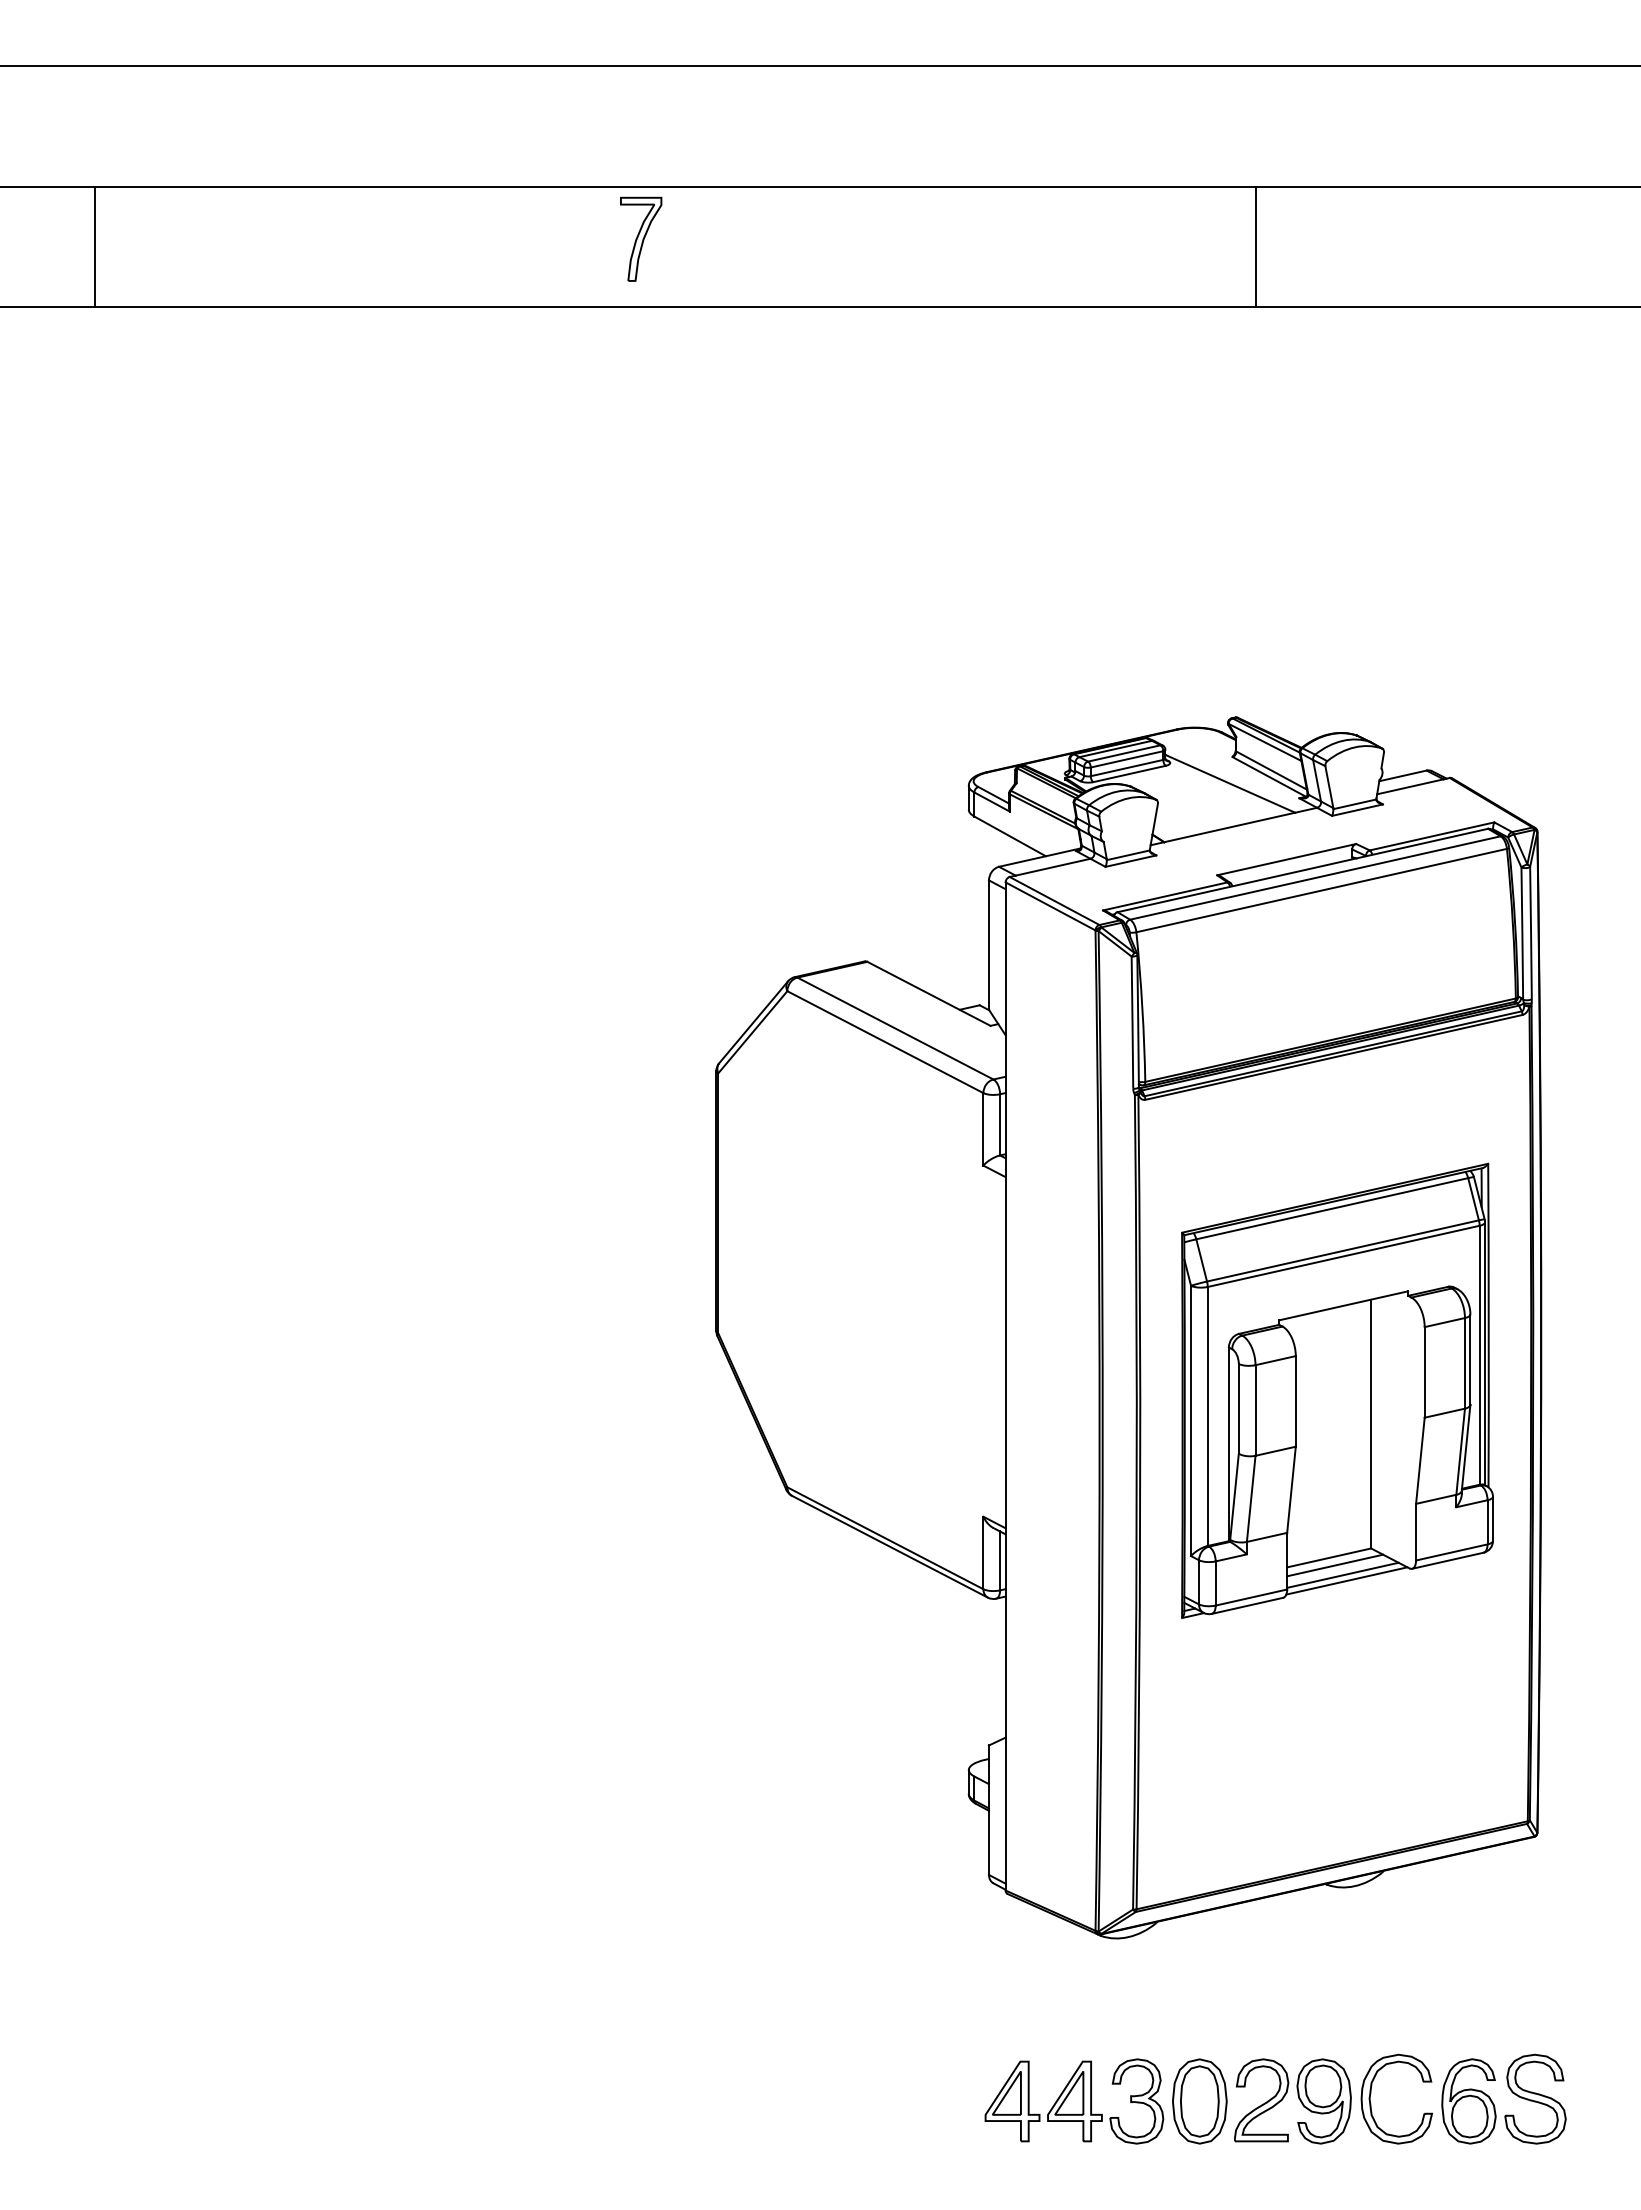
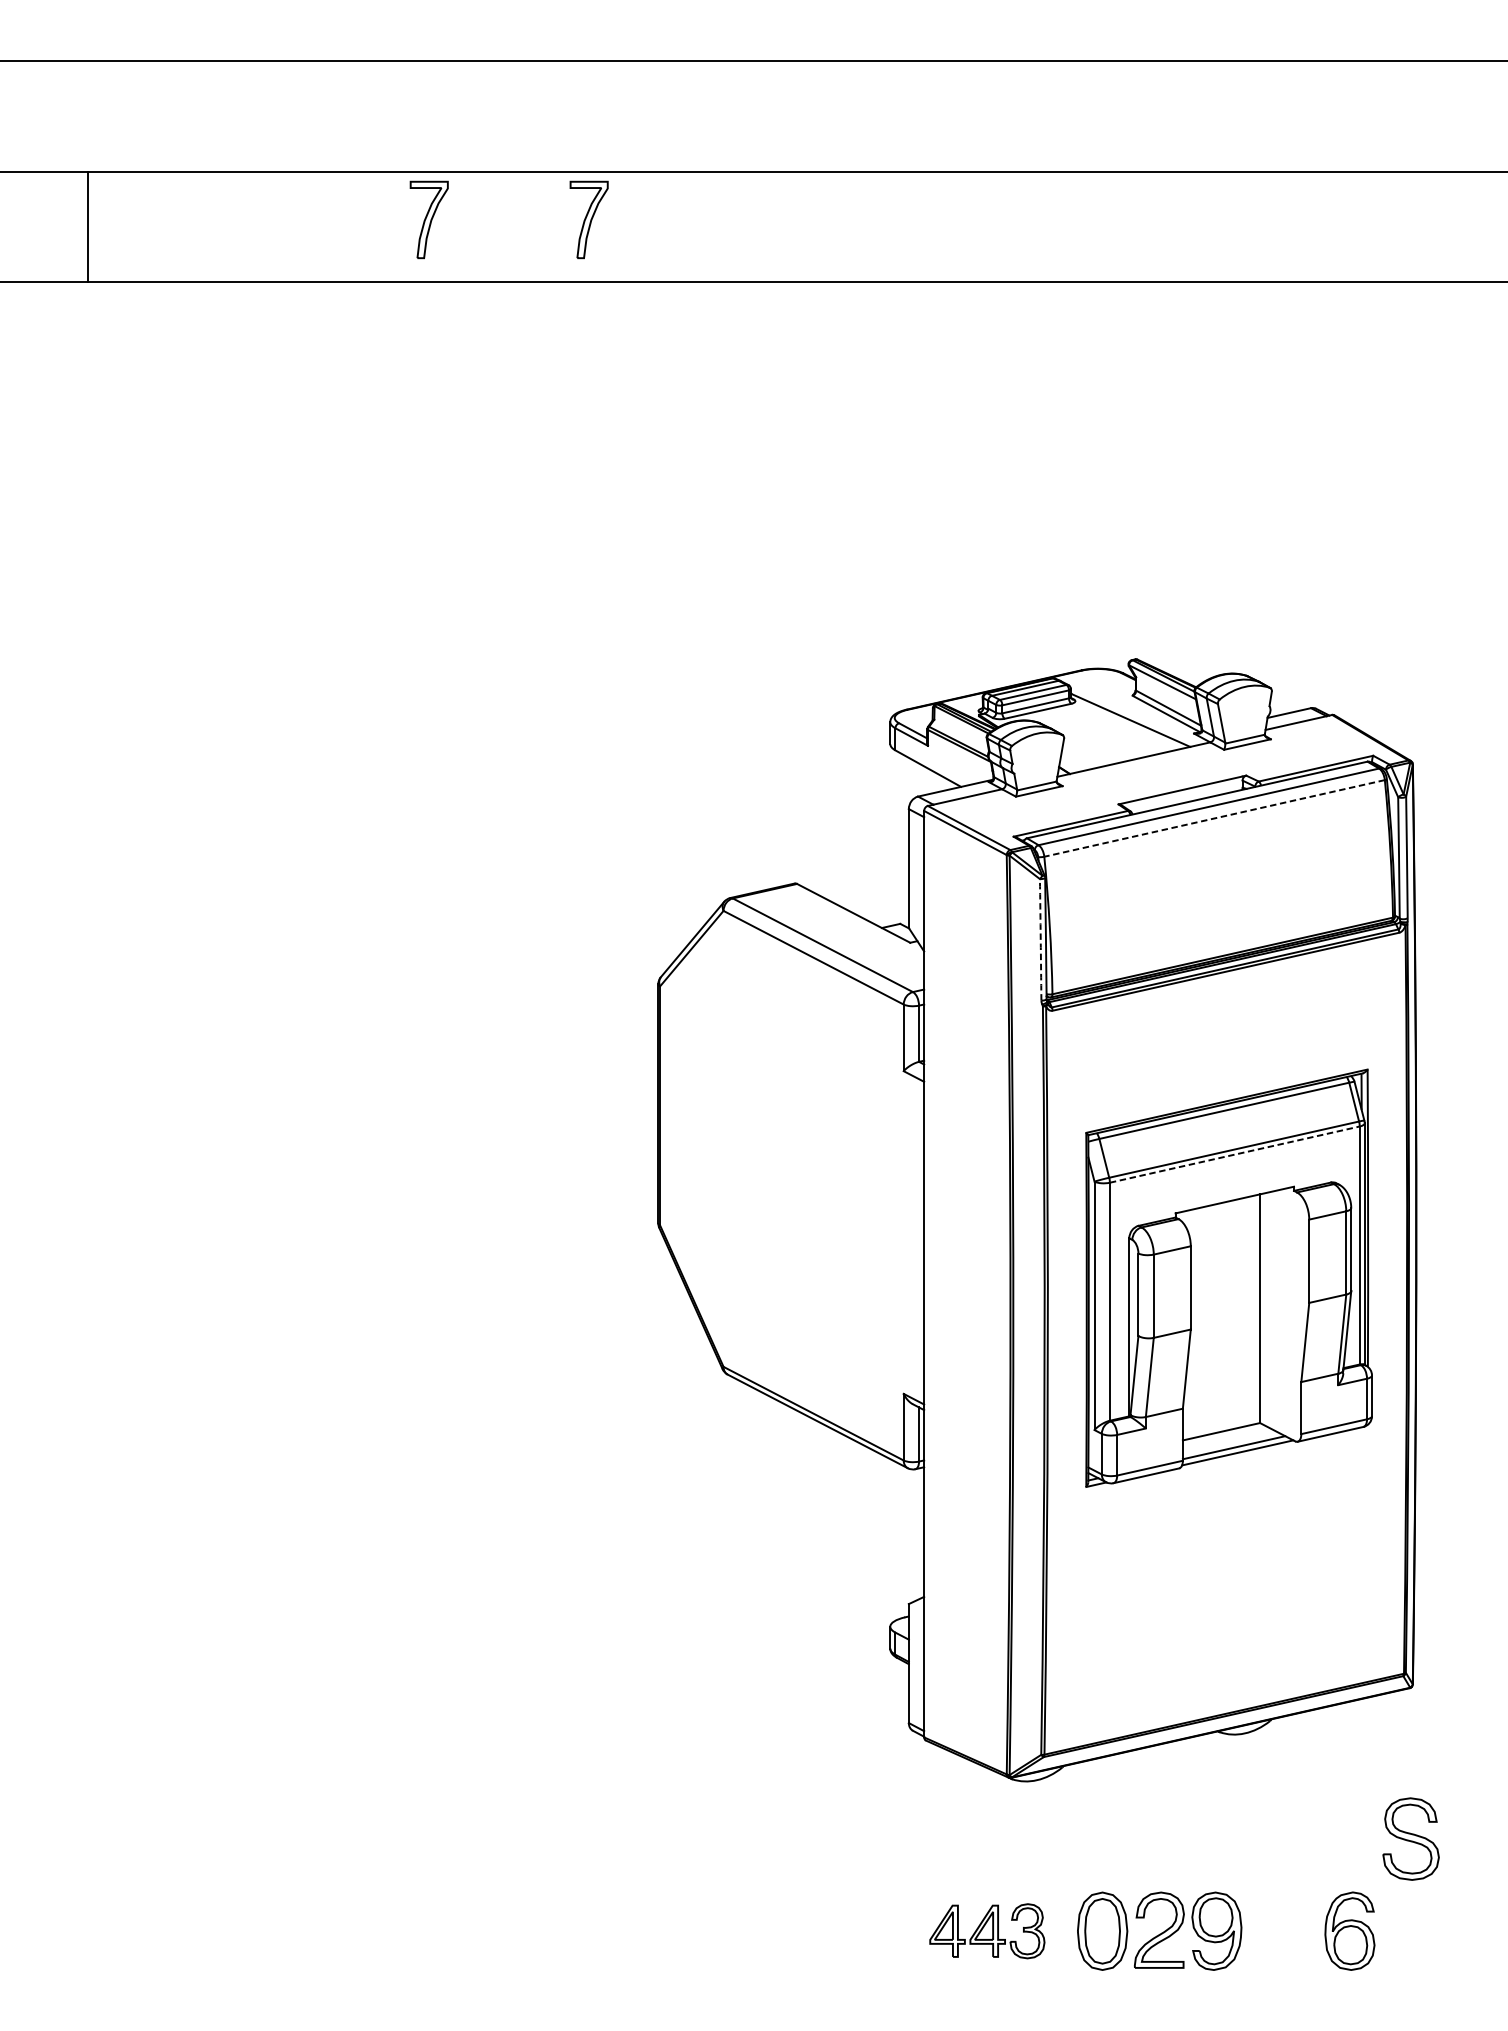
part: (467, 238) -> (429, 219), added
line: (1255, 246) -> (1153, 226), removed
line: (1321, 890) -> (1214, 818), solid -> dashed
arc: (1132, 1022) -> (1040, 939), solid -> dashed
line: (1344, 1256) -> (1235, 1154), solid -> dashed
line: (1335, 1565) -> (1227, 1438), removed
part: (1371, 2094) -> (1260, 1924), removed
part: (1535, 2098) -> (1411, 1838), moved
part: (1074, 2101) -> (987, 1931), size x0.7

